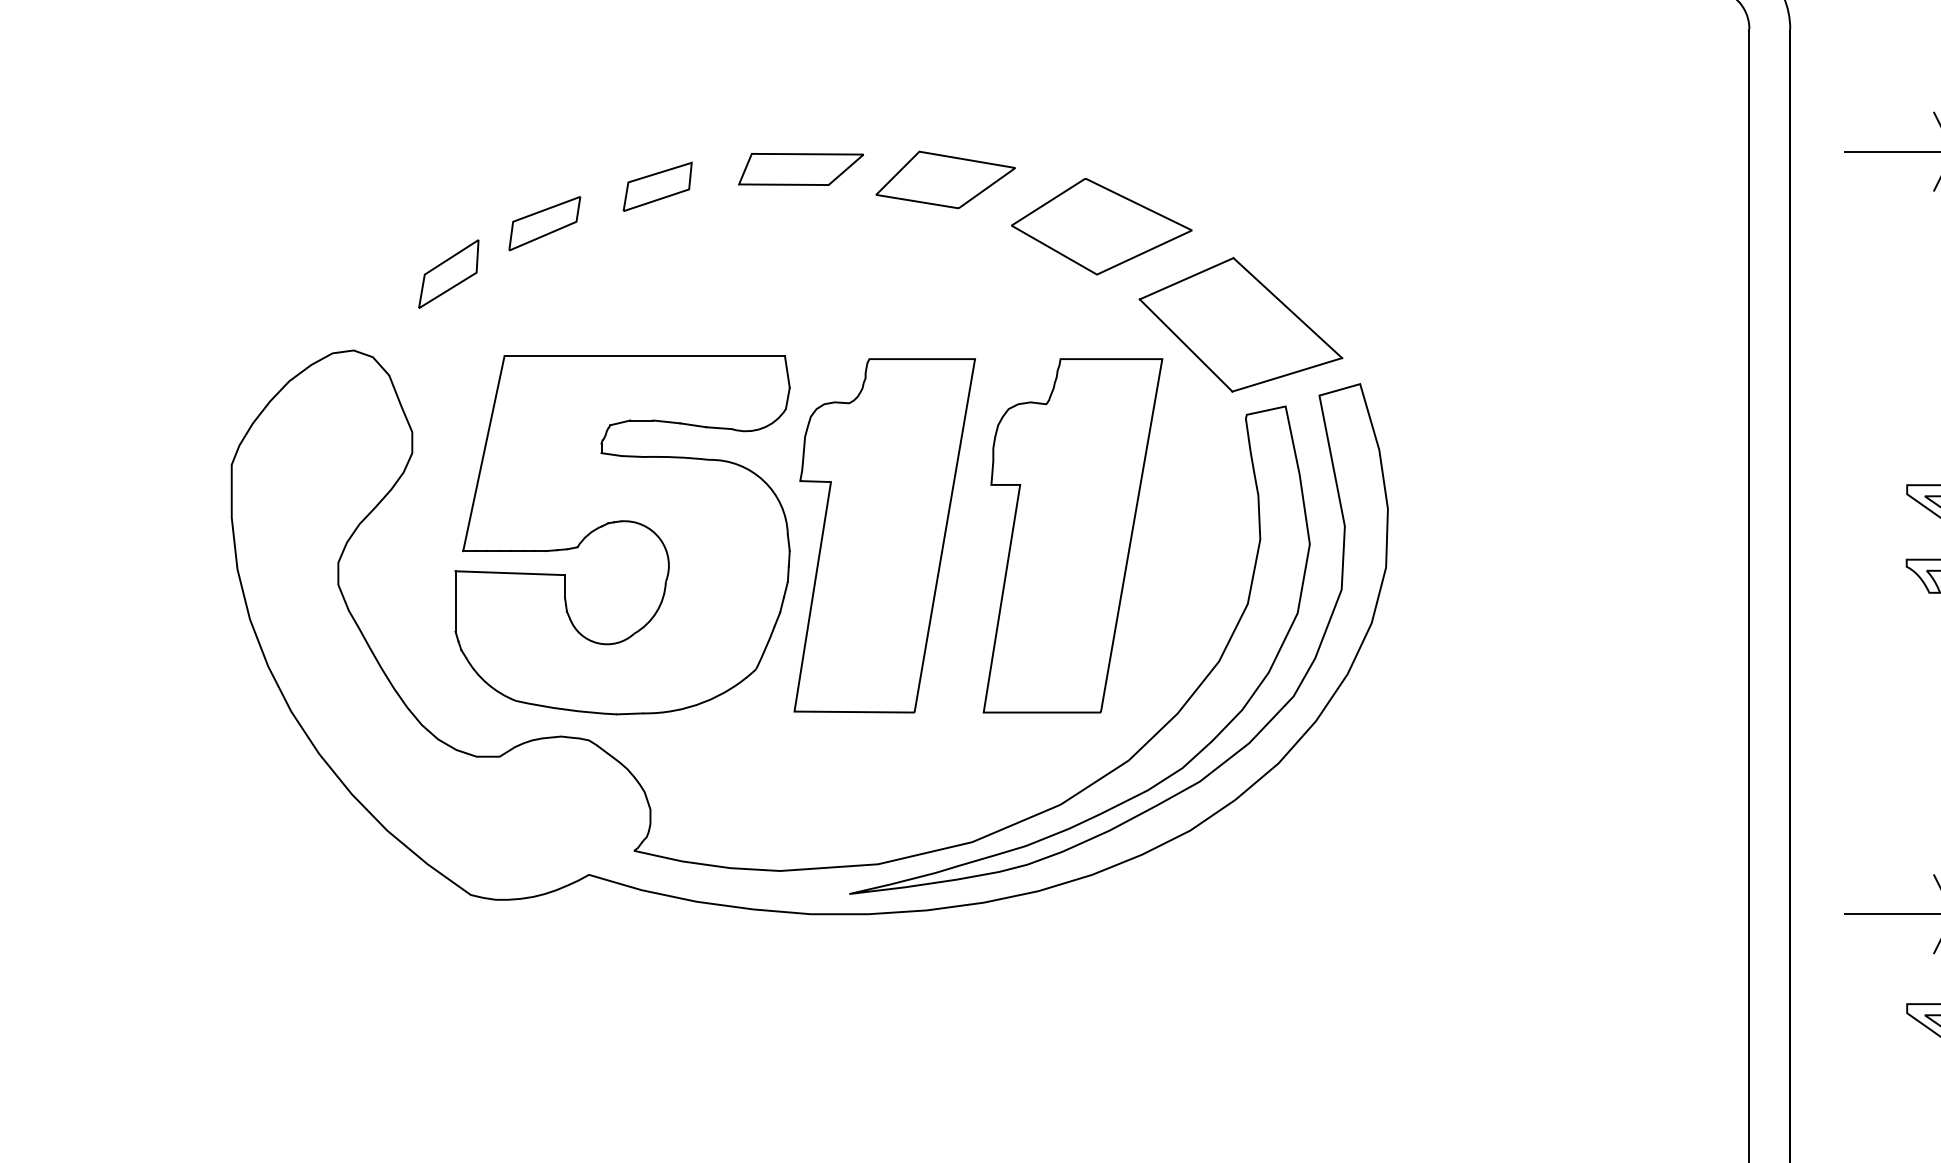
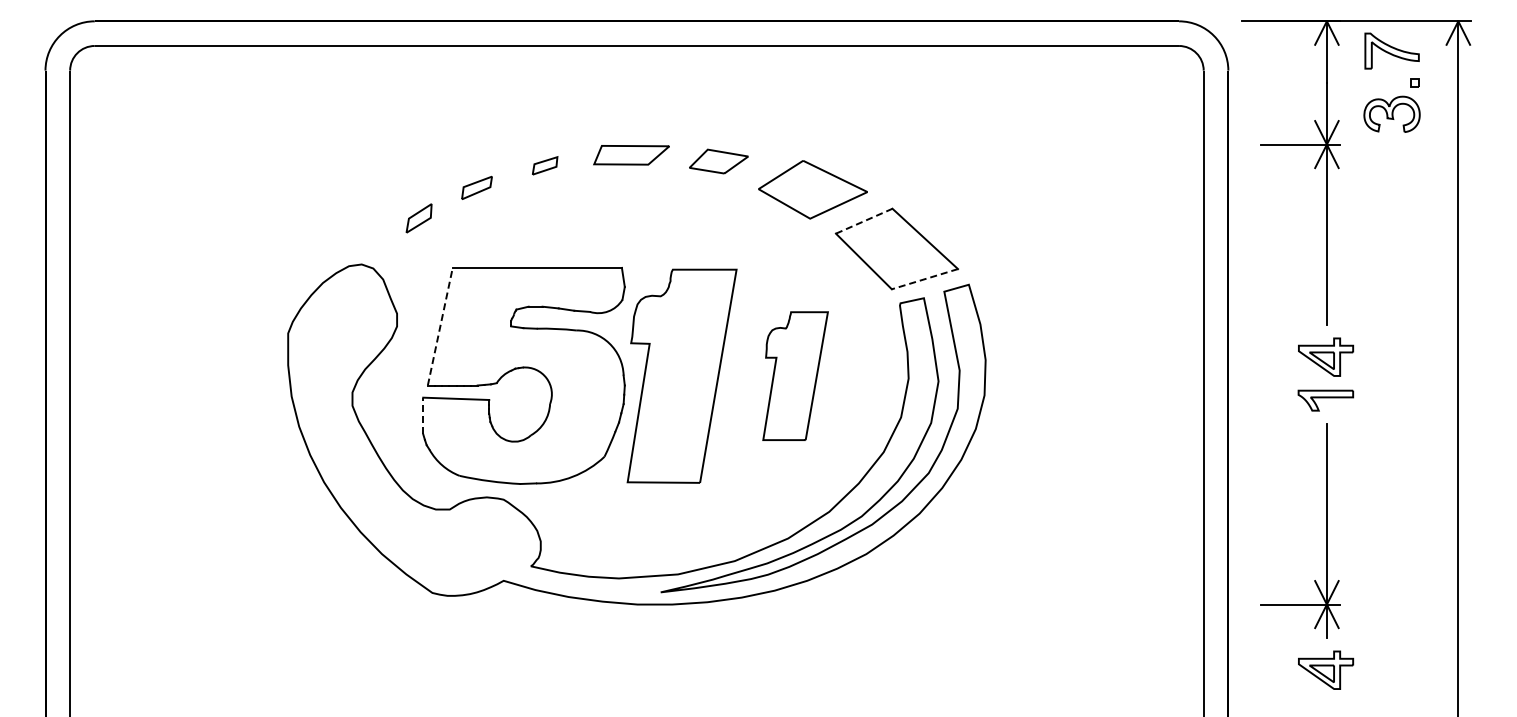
part: (945, 179) -> (718, 161), size x0.7
part: (656, 186) -> (544, 165), size x0.6
part: (543, 222) -> (476, 187), size x0.7
part: (447, 274) -> (418, 218), size x0.7
line: (1187, 279) -> (864, 221), solid -> dashed
line: (1286, 375) -> (924, 279), solid -> dashed
line: (484, 453) -> (440, 326), solid -> dashed
part: (1072, 534) -> (795, 375), size x0.6
line: (456, 600) -> (423, 415), solid -> dashed

